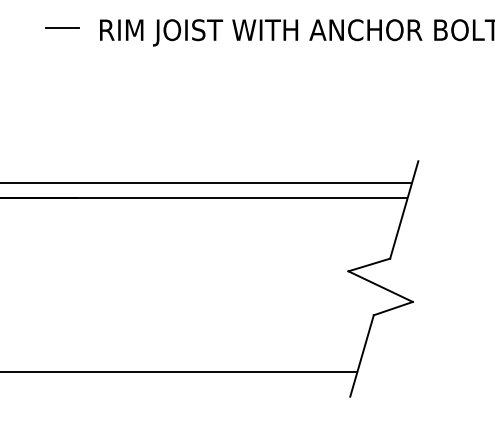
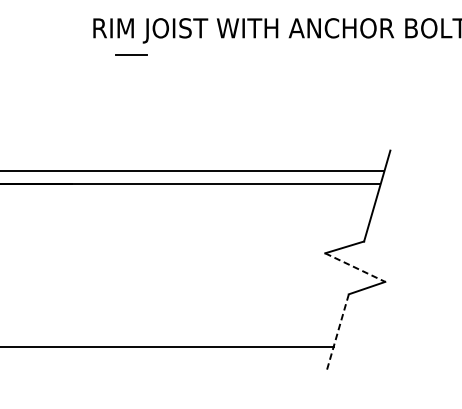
line: (62, 27) -> (131, 53), moved
line: (380, 286) -> (355, 267), solid -> dashed
line: (361, 356) -> (337, 332), solid -> dashed

